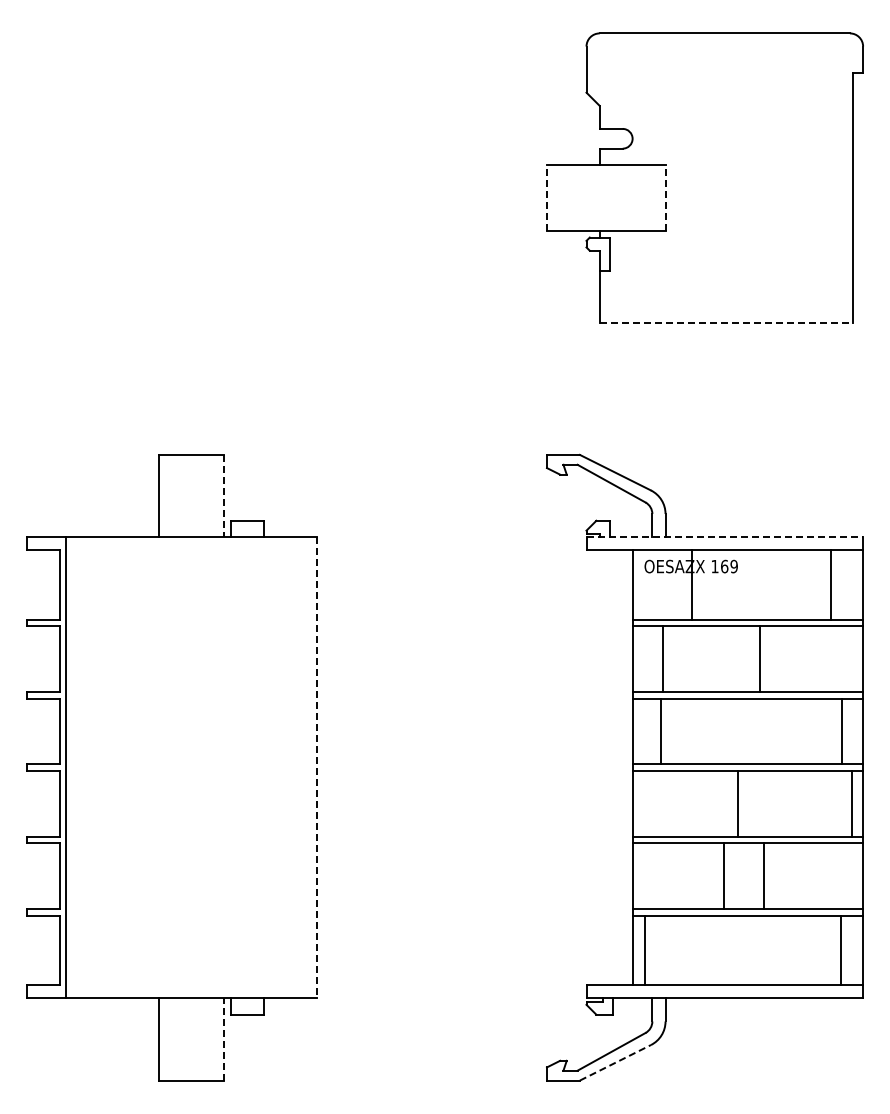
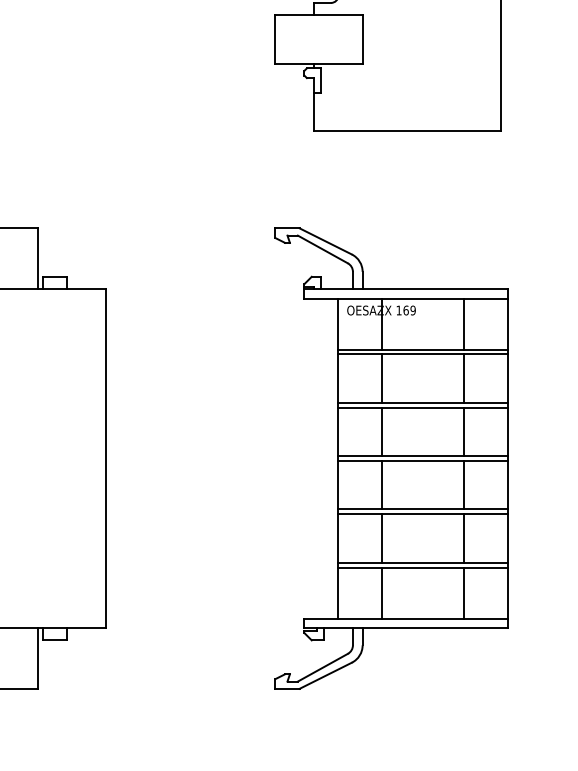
line: (547, 198) -> (275, 39), dashed -> solid
line: (665, 198) -> (362, 39), dashed -> solid
line: (726, 323) -> (407, 131), dashed -> solid
line: (224, 496) -> (38, 258), dashed -> solid
line: (725, 537) -> (406, 289), dashed -> solid
line: (830, 584) -> (464, 323), moved
line: (662, 659) -> (381, 378), moved
line: (759, 659) -> (464, 378), moved
line: (660, 731) -> (381, 431), moved
line: (841, 731) -> (464, 431), moved
line: (316, 767) -> (105, 458), dashed -> solid
line: (737, 803) -> (381, 484), moved
line: (851, 803) -> (464, 484), moved
line: (723, 876) -> (381, 538), moved
line: (763, 876) -> (464, 538), moved
line: (644, 950) -> (381, 593), moved
line: (840, 950) -> (464, 593), moved
line: (224, 1038) -> (38, 657), dashed -> solid
line: (615, 1062) -> (325, 675), dashed -> solid

